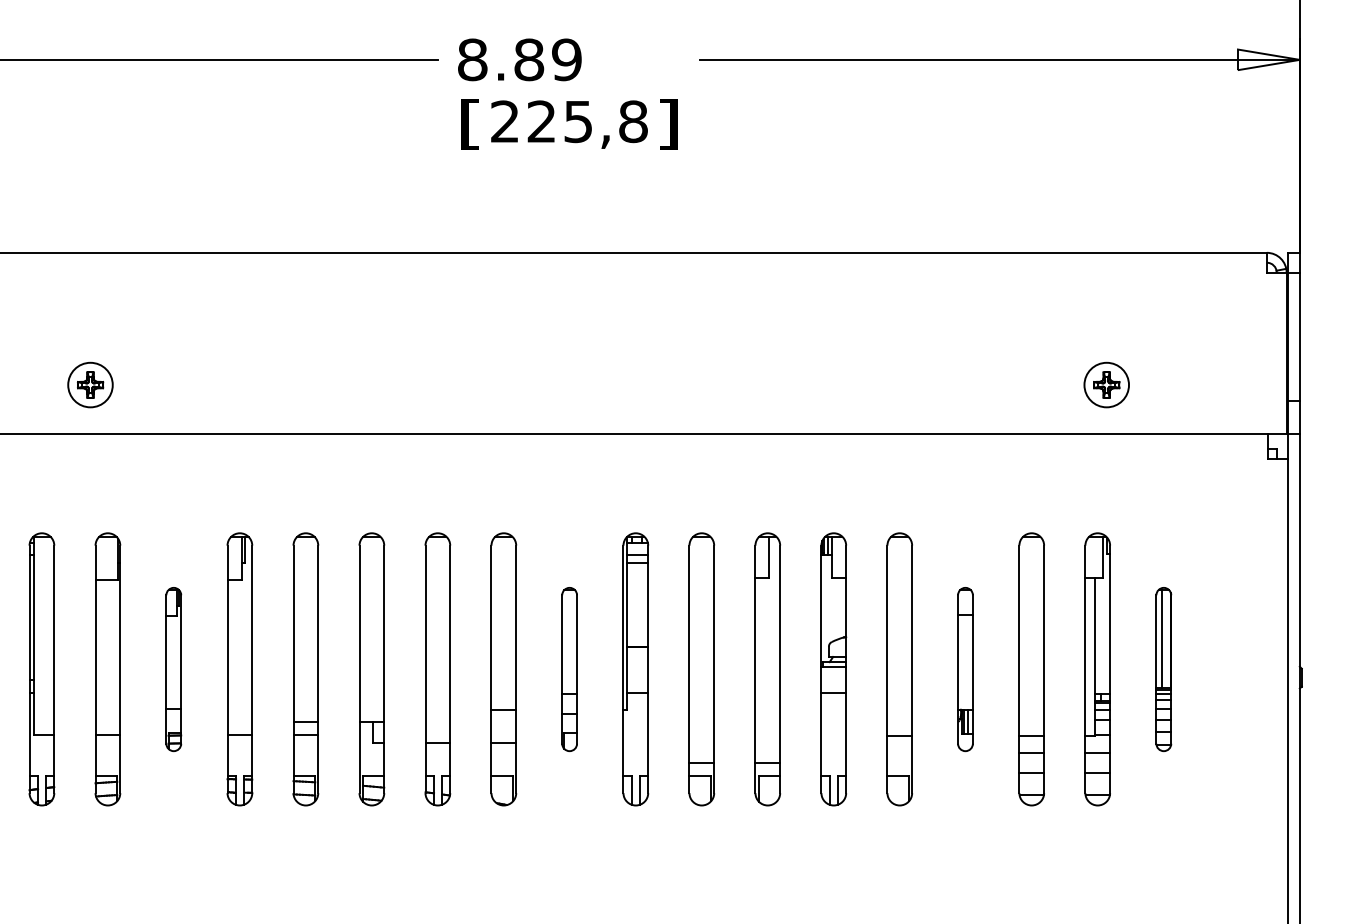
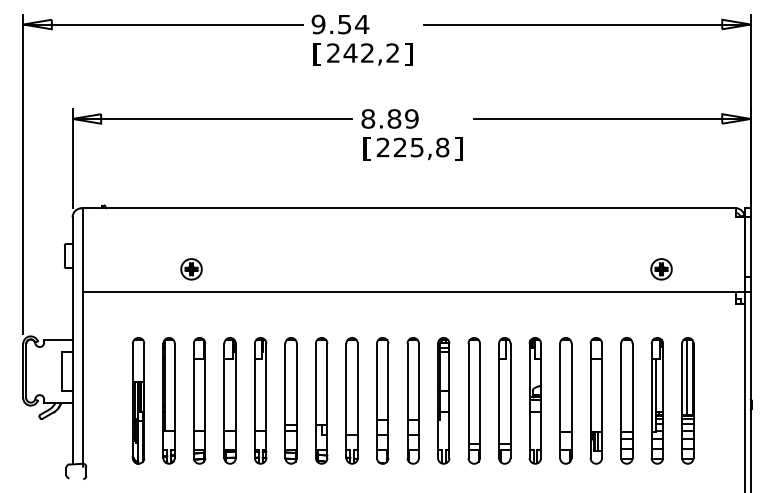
part: (172, 668) -> (229, 400), size x1.67
part: (568, 668) -> (412, 400), size x1.67
part: (963, 668) -> (595, 400), size x1.67
part: (1162, 668) -> (687, 400), size x1.67

